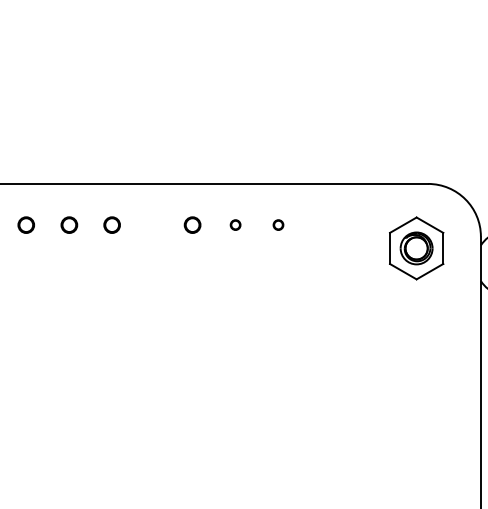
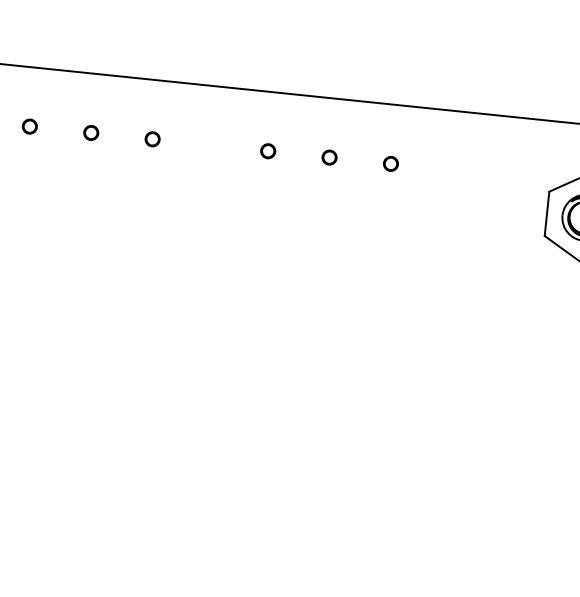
part: (26, 224) -> (30, 125), size x0.62
part: (68, 224) -> (90, 132), size x0.62
part: (111, 224) -> (151, 138), size x0.62
part: (192, 224) -> (267, 150), size x0.62

